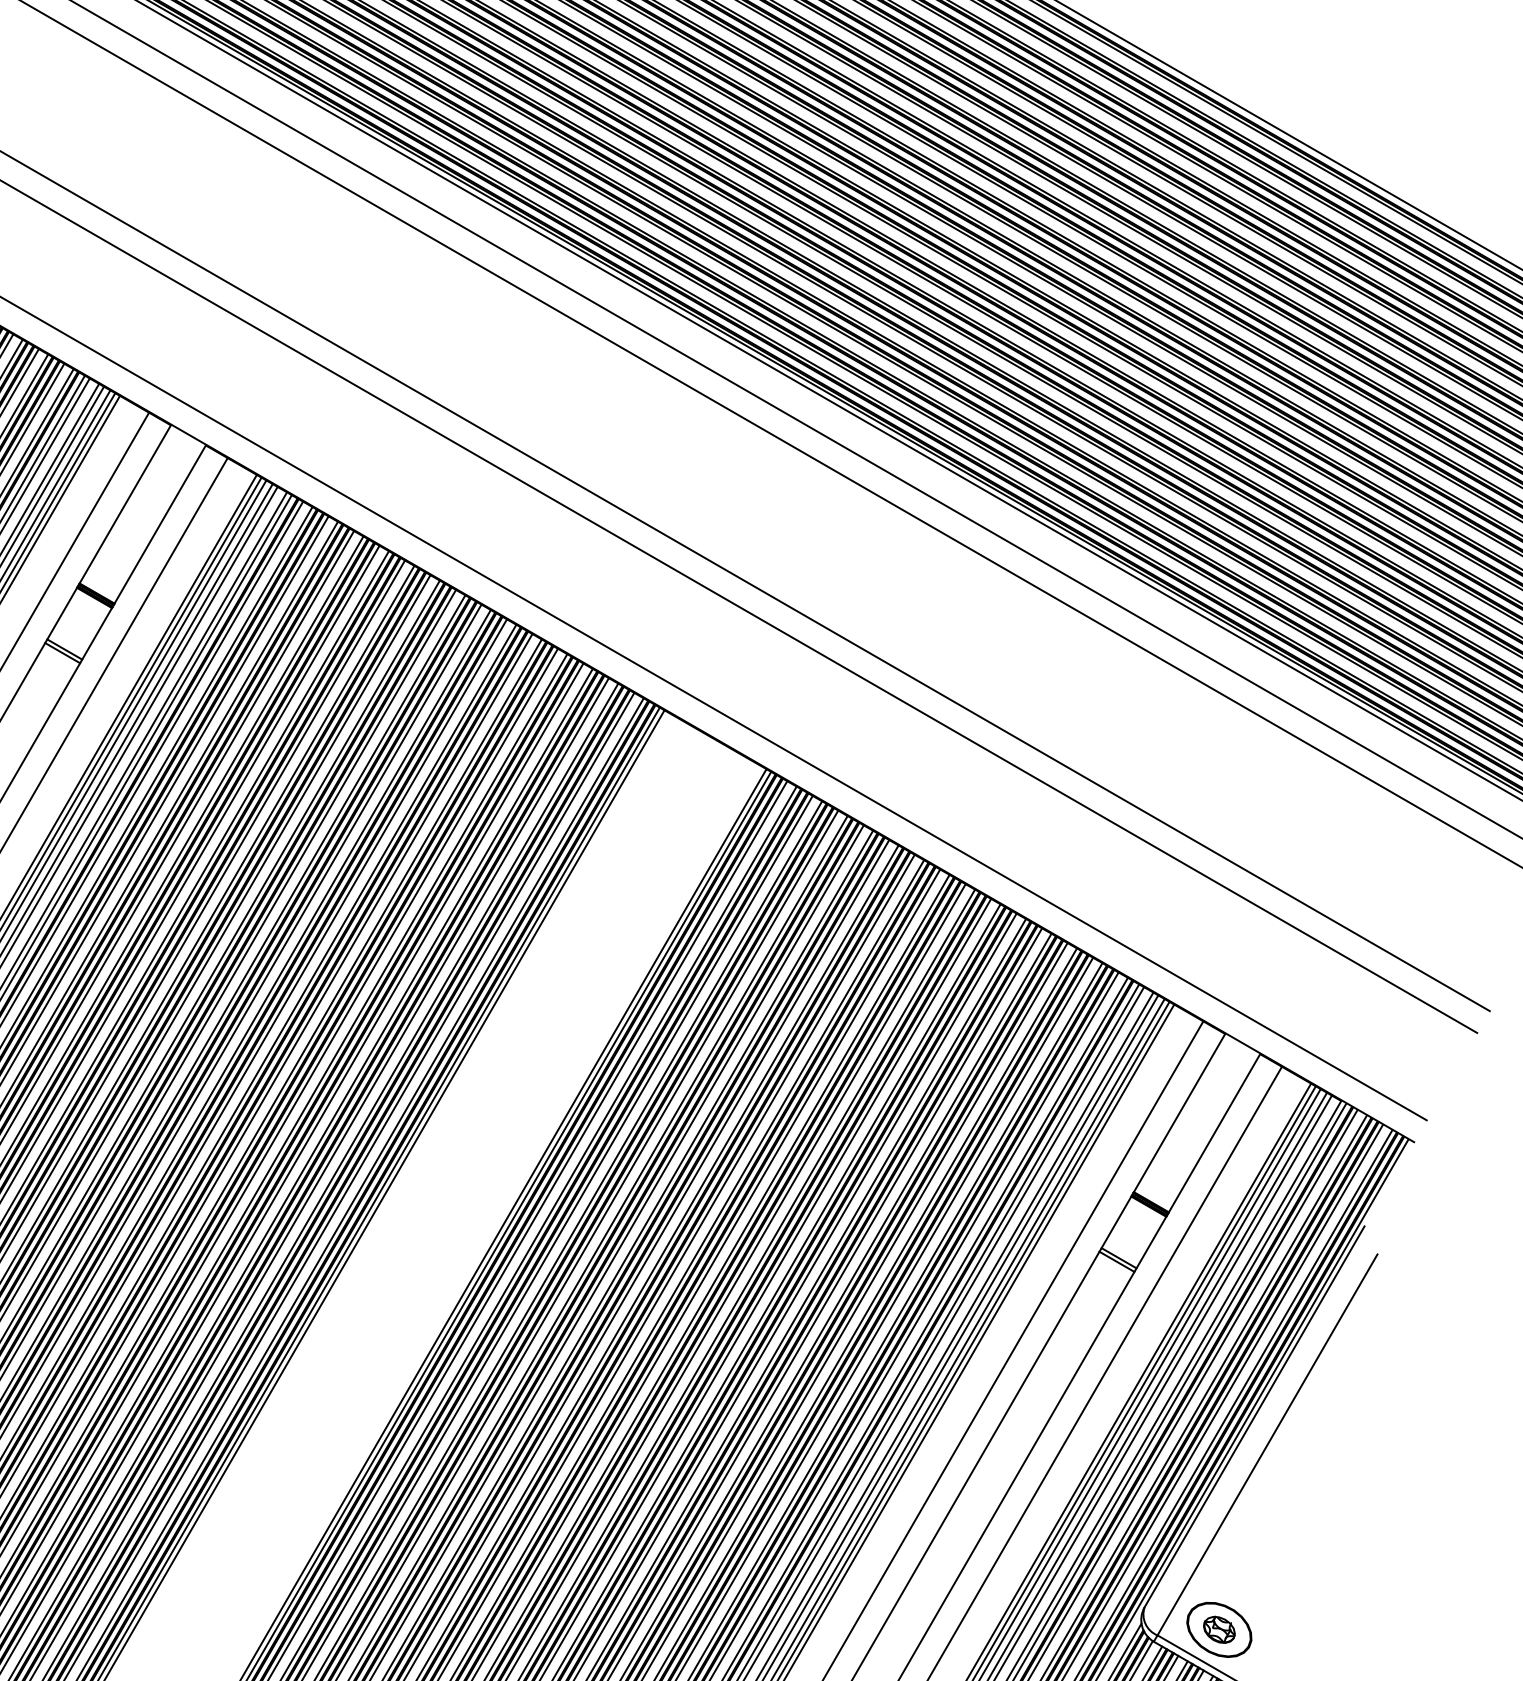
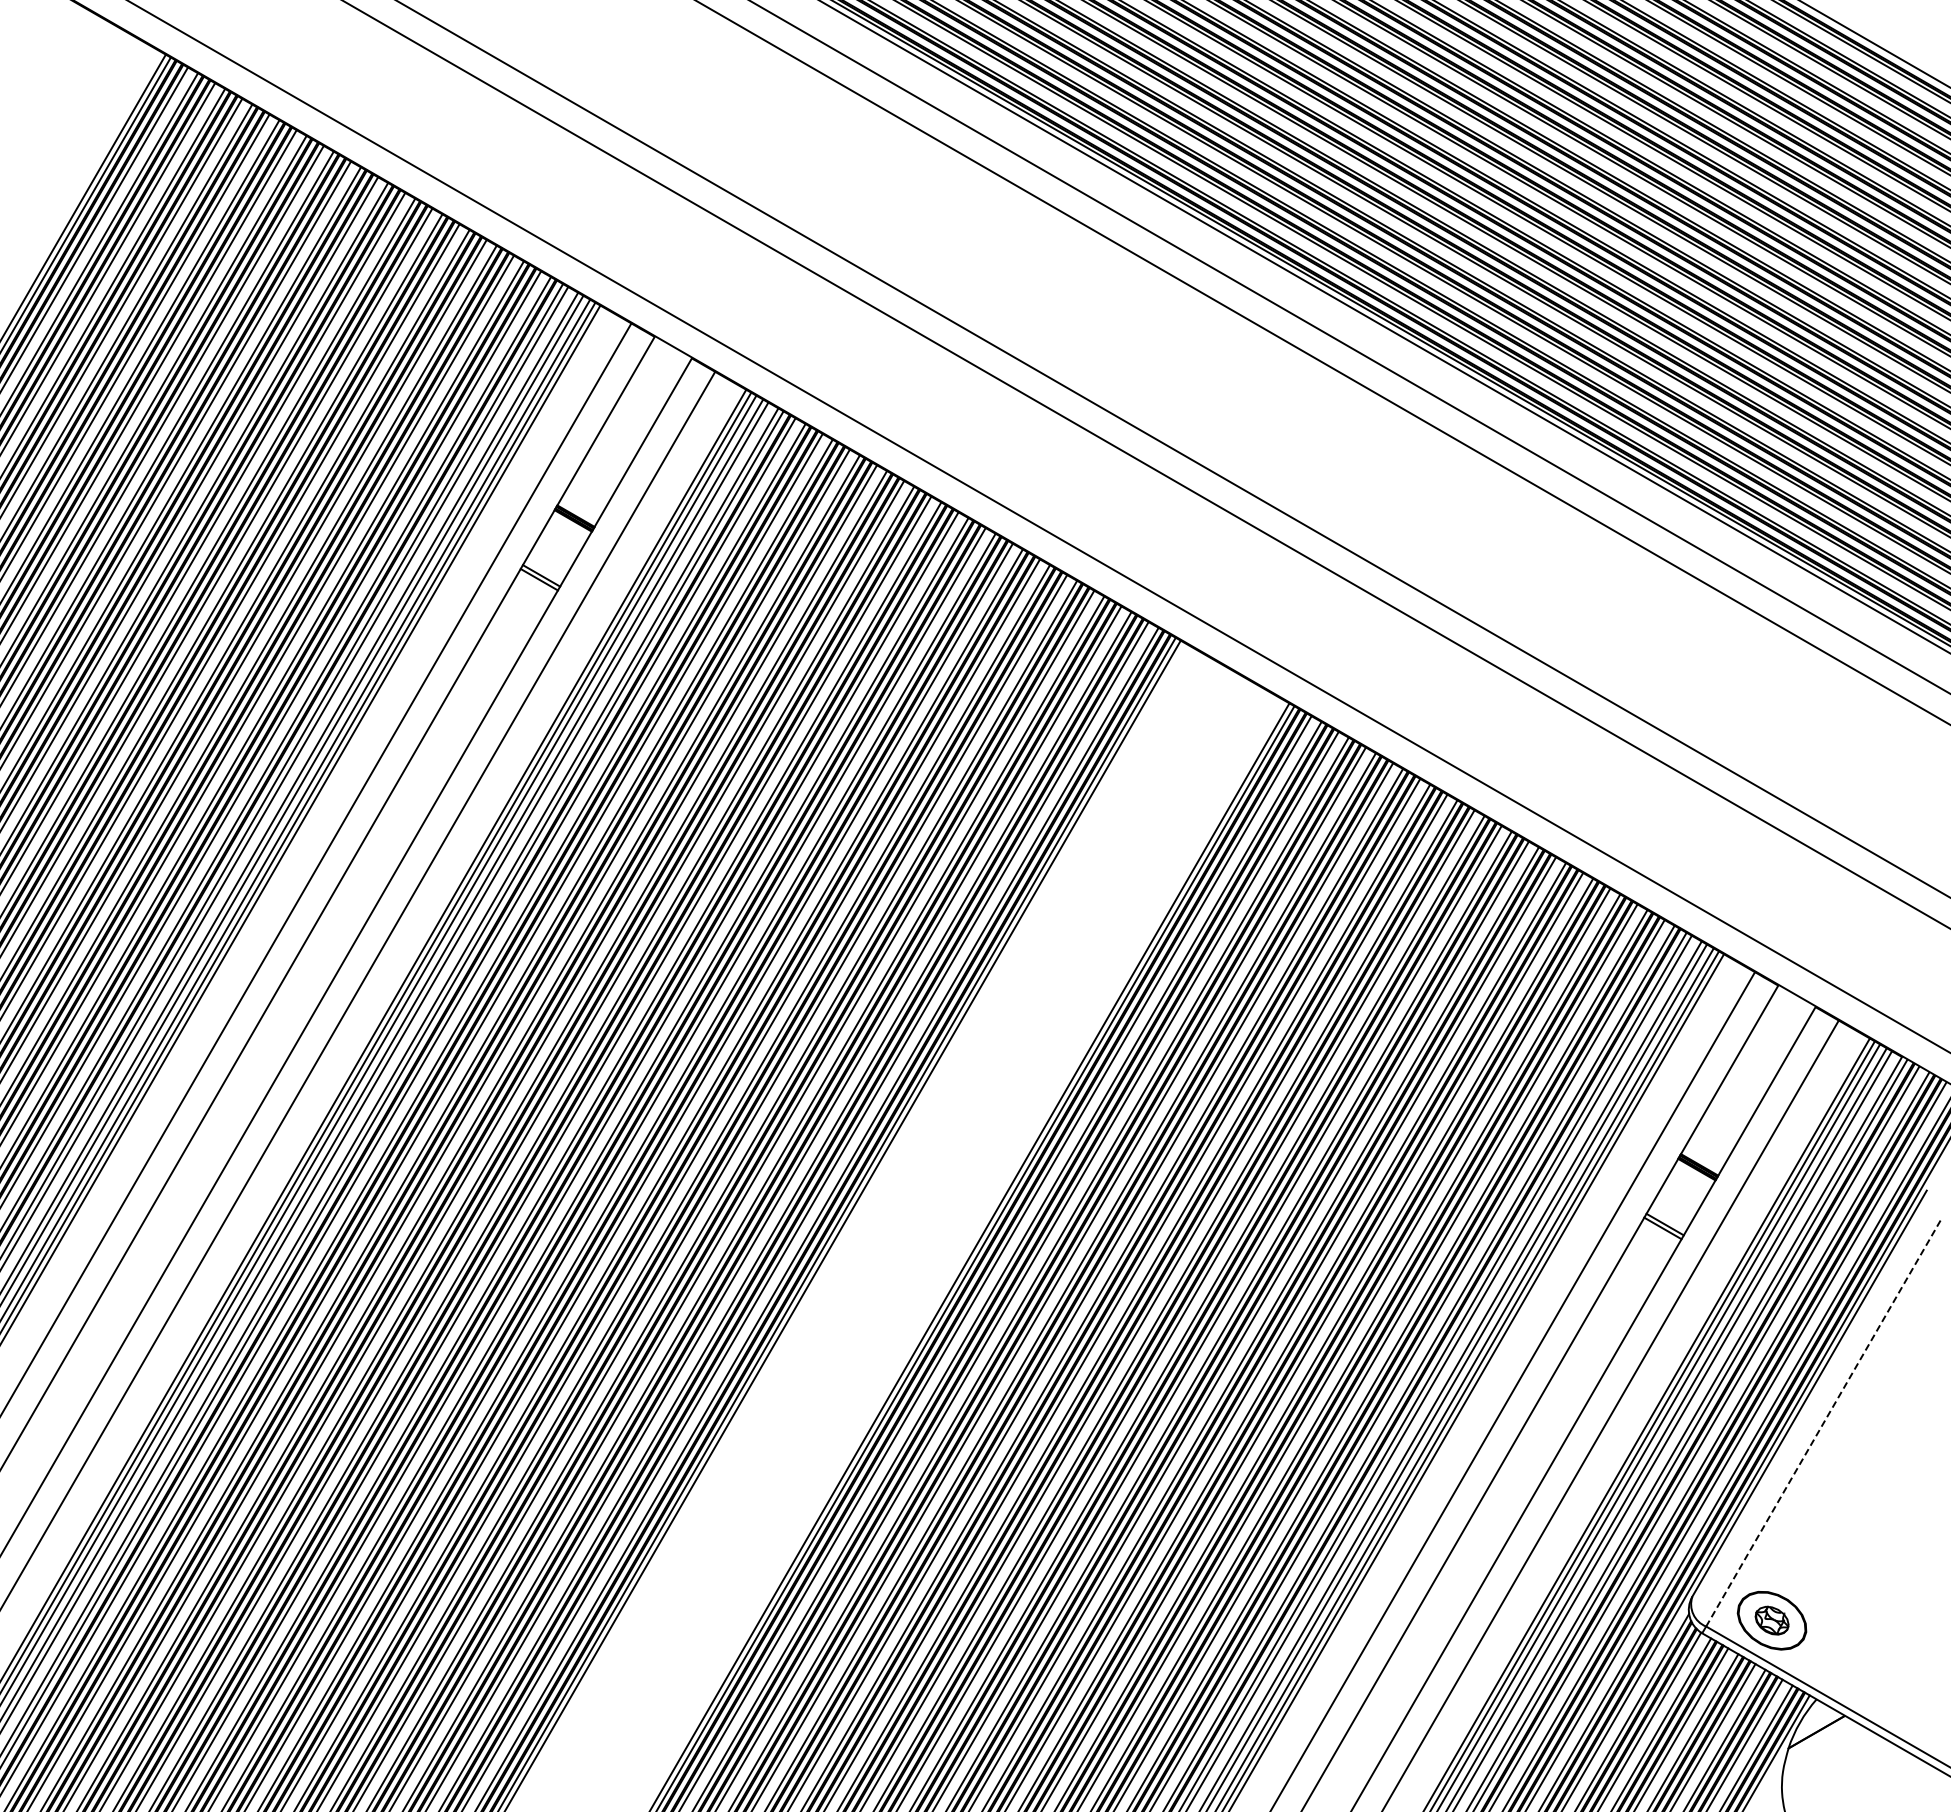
line: (1267, 1444) -> (1823, 1423), solid -> dashed

